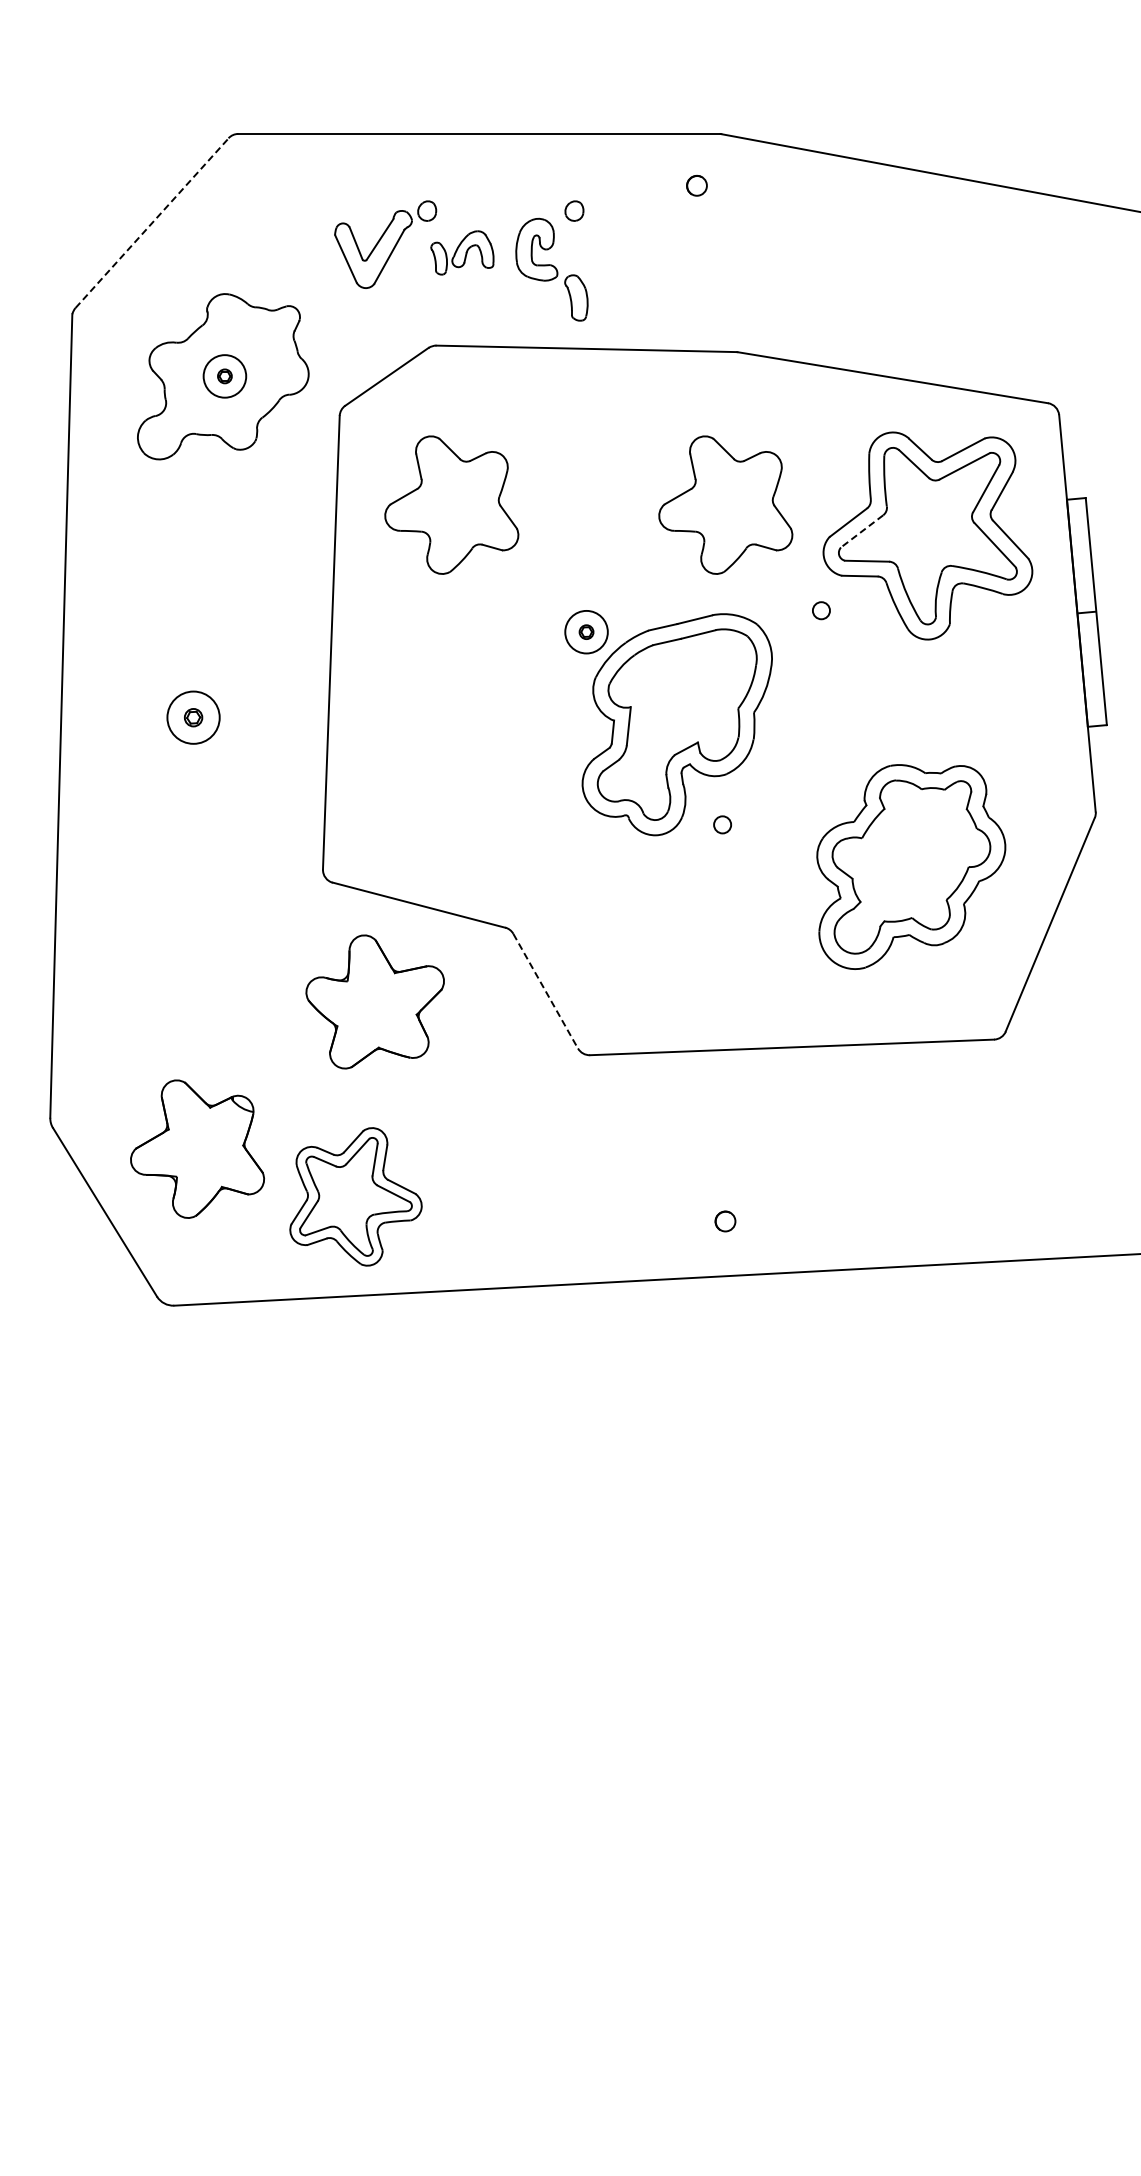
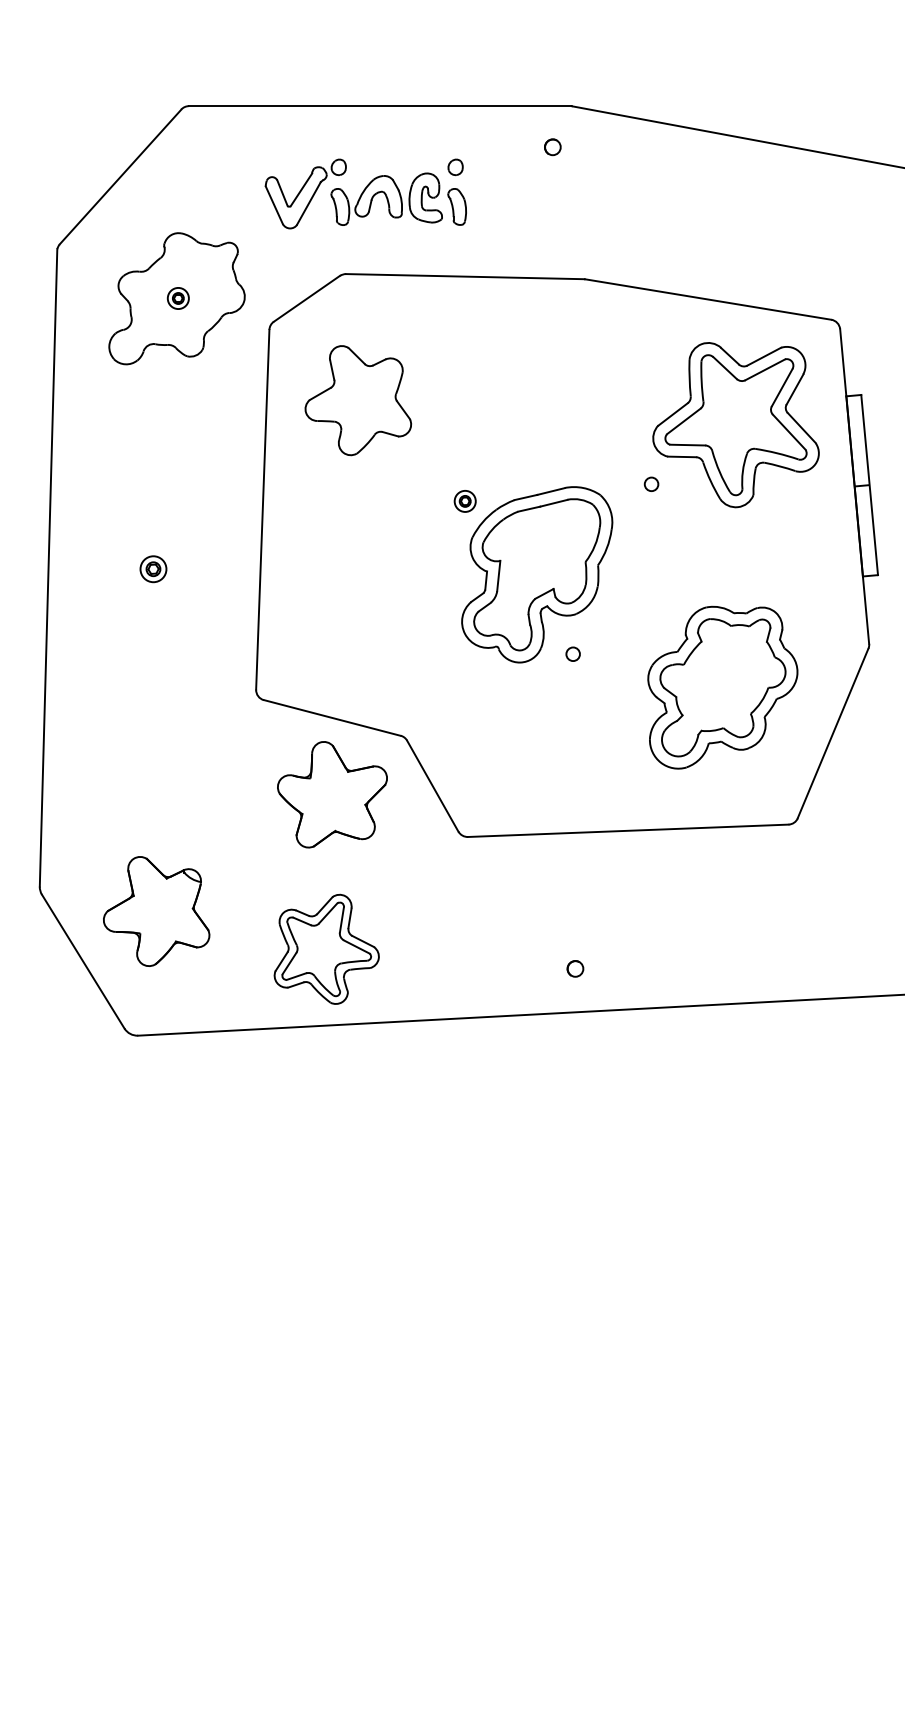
line: (152, 222) -> (120, 176), dashed -> solid
part: (462, 252) -> (366, 200), size x1.43
part: (576, 297) -> (457, 206), moved
circle: (224, 376) -> (178, 298), size x0.62
part: (725, 504) -> (575, 400), removed
line: (862, 531) -> (684, 421), dashed -> solid
circle: (586, 631) -> (465, 500), size x0.62
circle: (193, 717) -> (153, 569), size x0.62
line: (545, 991) -> (432, 786), dashed -> solid
part: (374, 1001) -> (331, 794), moved
part: (355, 1196) -> (326, 949), moved

